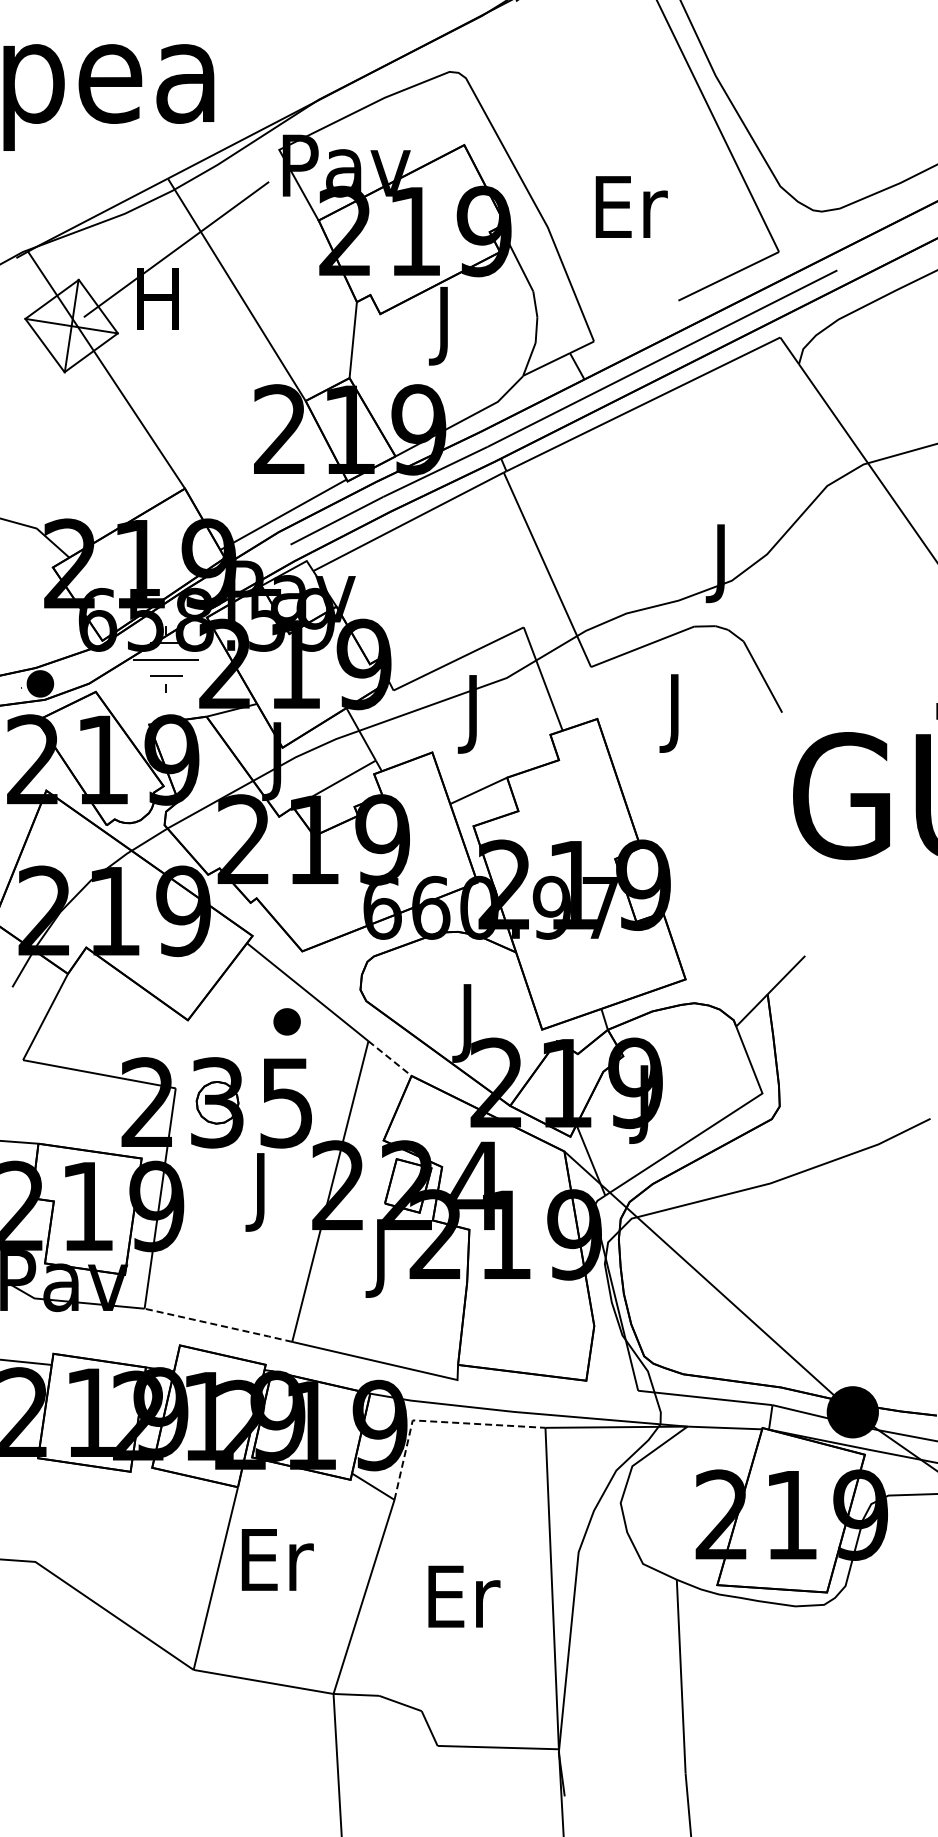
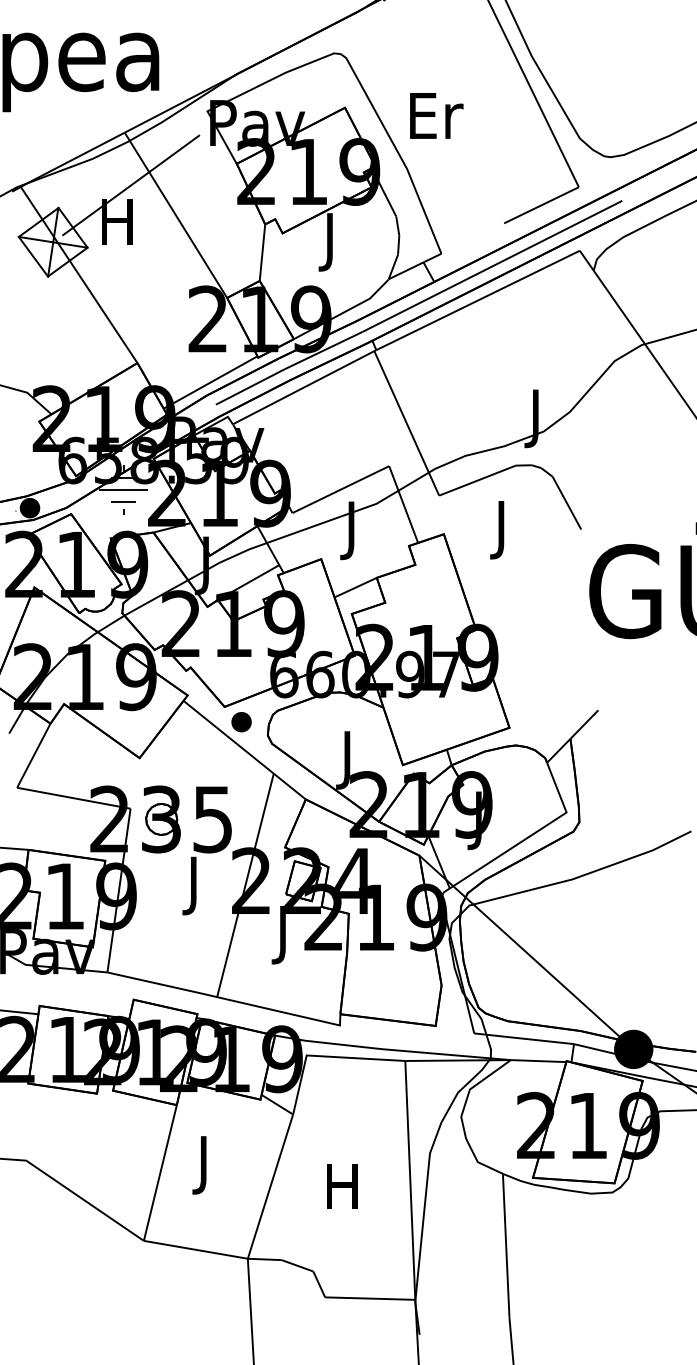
text: (631, 206) -> (436, 115), moved
part: (286, 1021) -> (241, 721), moved
line: (390, 1058) -> (290, 786), dashed -> solid
line: (218, 1325) -> (162, 984), dashed -> solid
line: (437, 1421) -> (325, 1056), dashed -> solid
text: (277, 1568) -> (206, 1165), Er -> J
text: (464, 1596) -> (345, 1186), Er -> H

